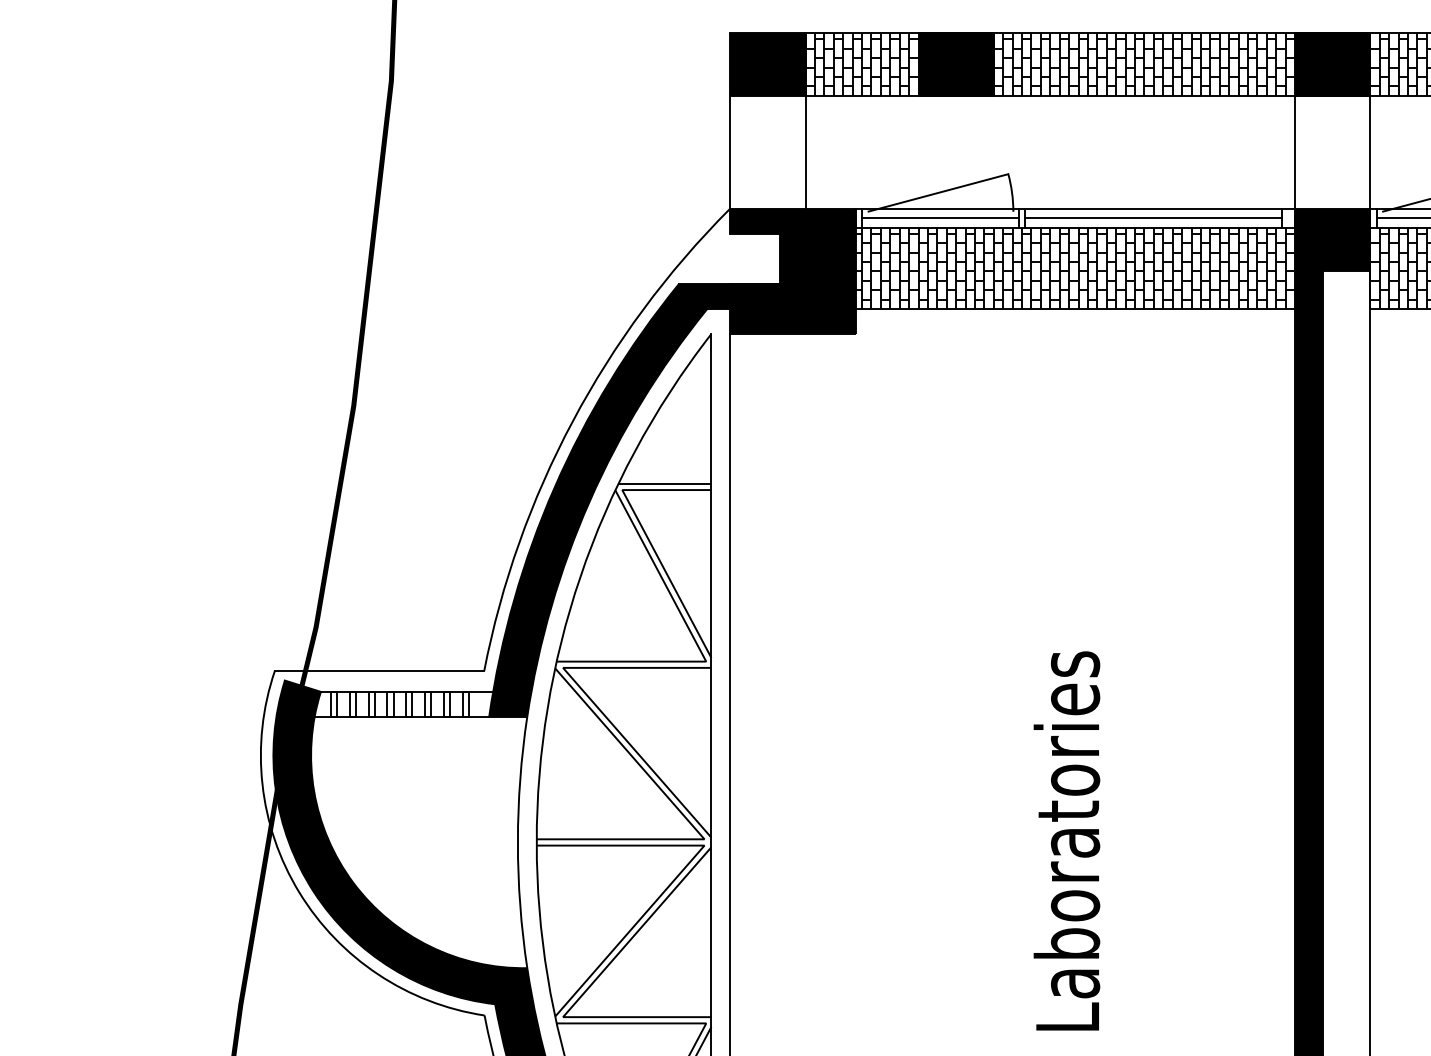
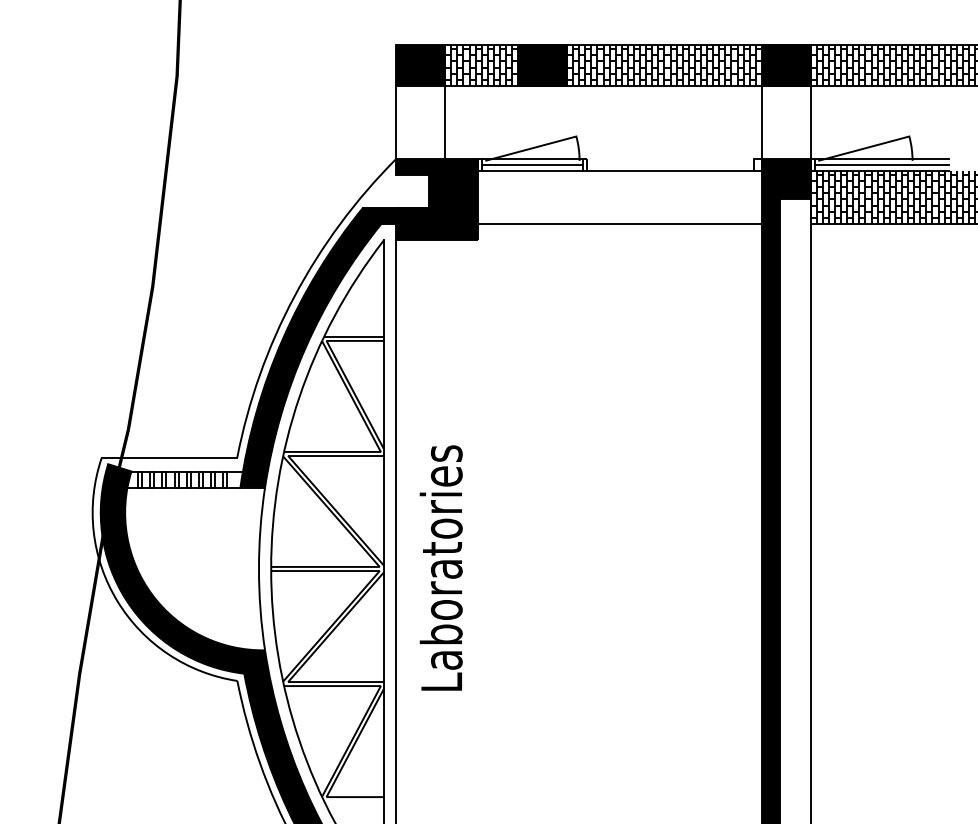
line: (1153, 208) -> (670, 158), removed
line: (1153, 217) -> (670, 164), removed
hatch: (1075, 268) -> (619, 197), removed
text: (1065, 840) -> (440, 567), moved

